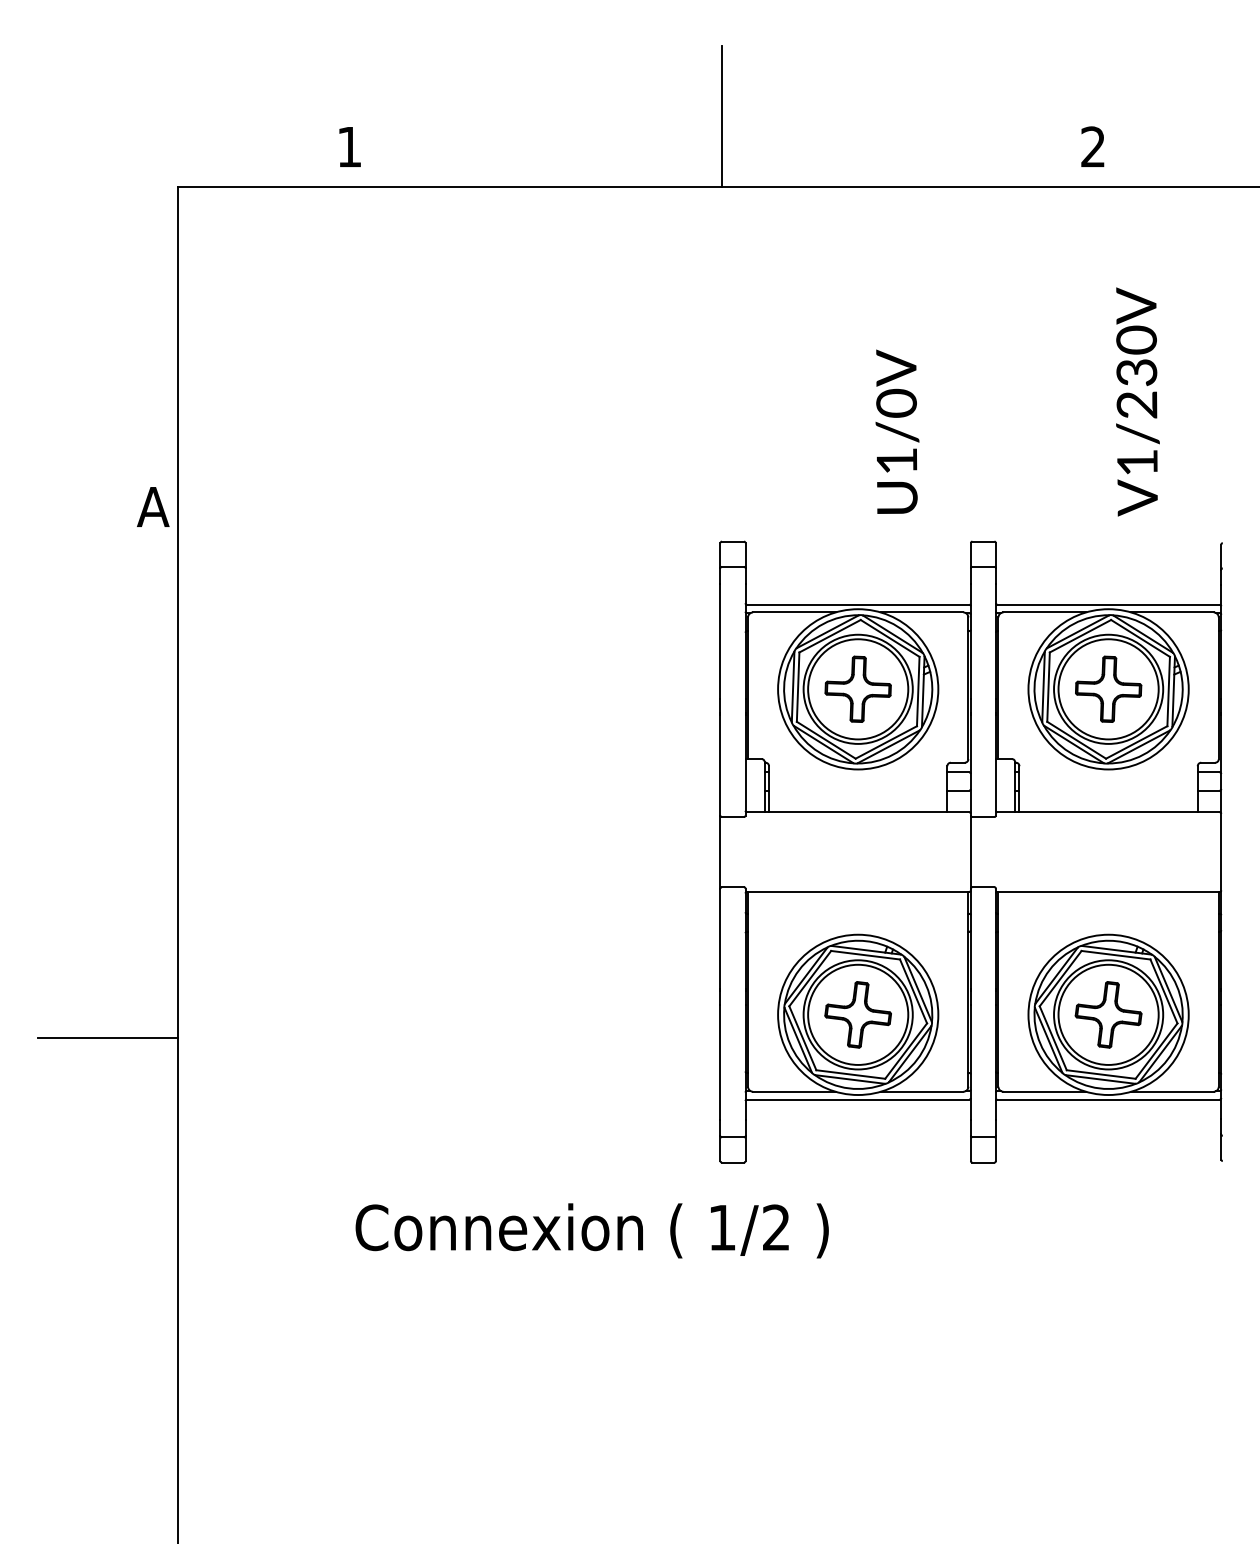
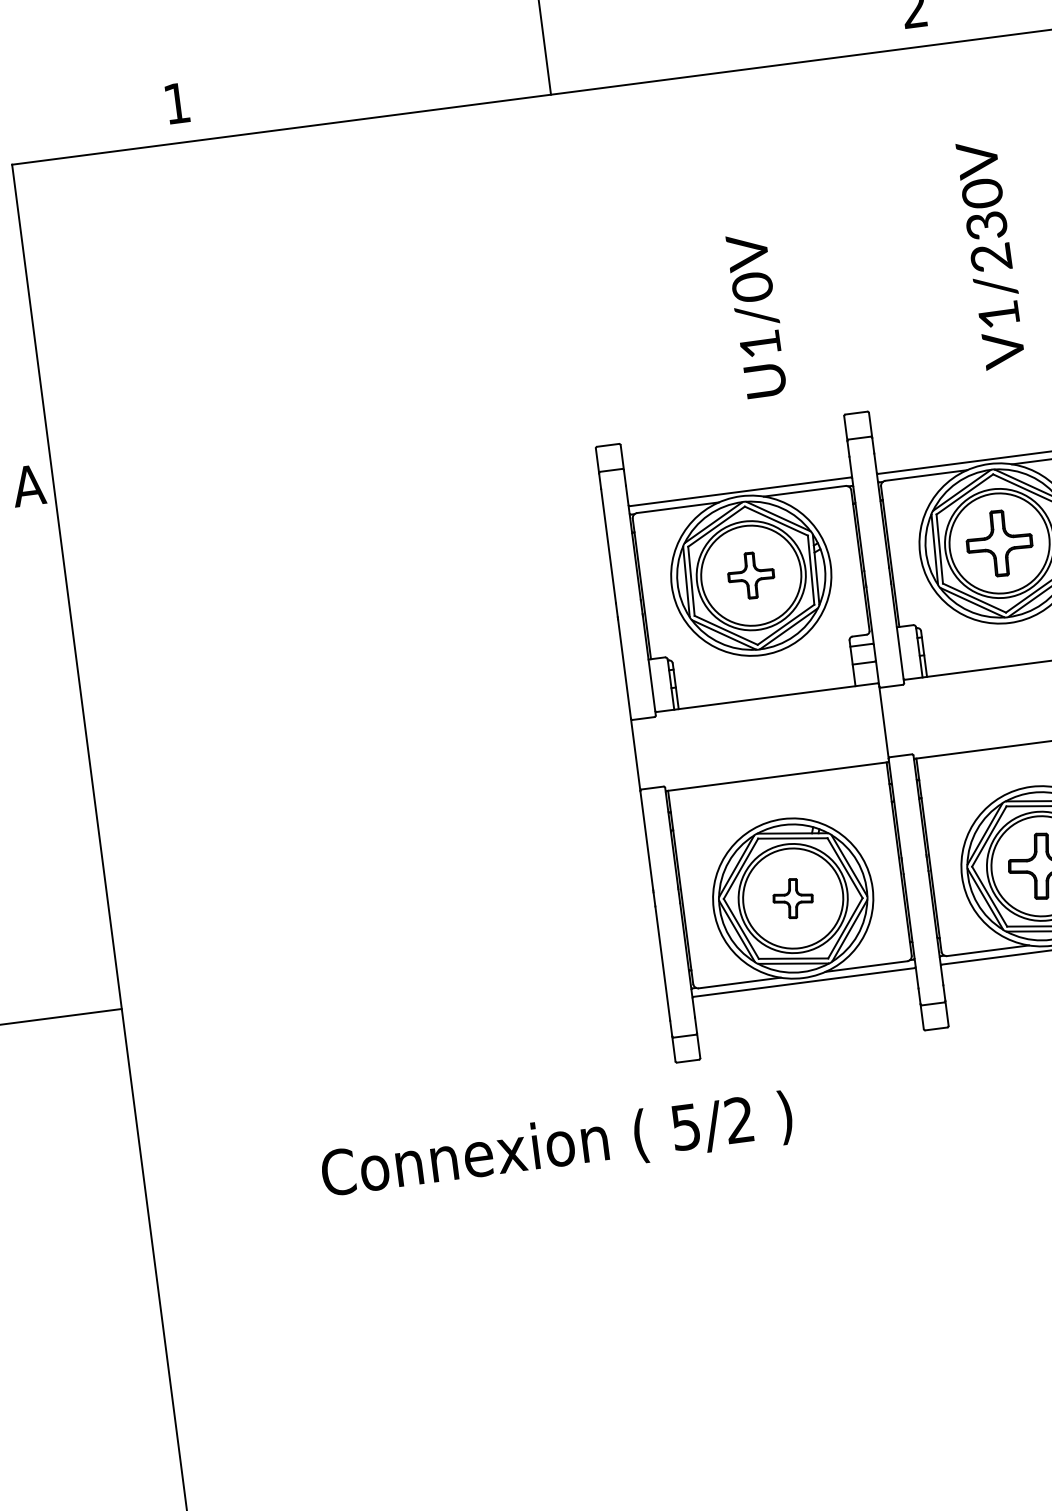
part: (857, 688) -> (750, 574), size x0.7
part: (857, 1014) -> (792, 898), size x0.6
text: (722, 1228) -> (686, 1127), 1/2 -> 5/2

